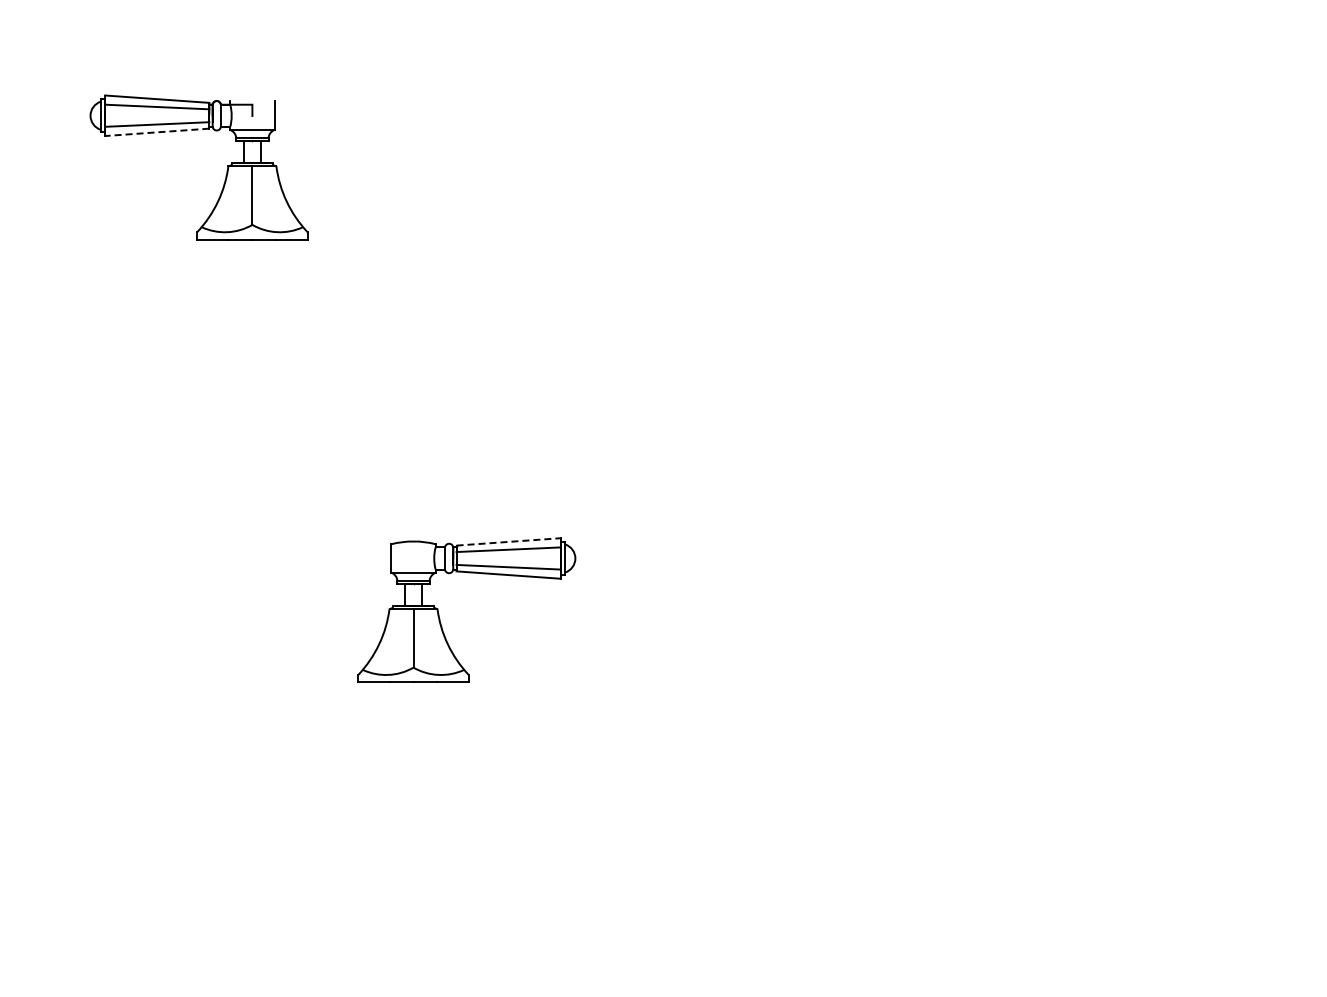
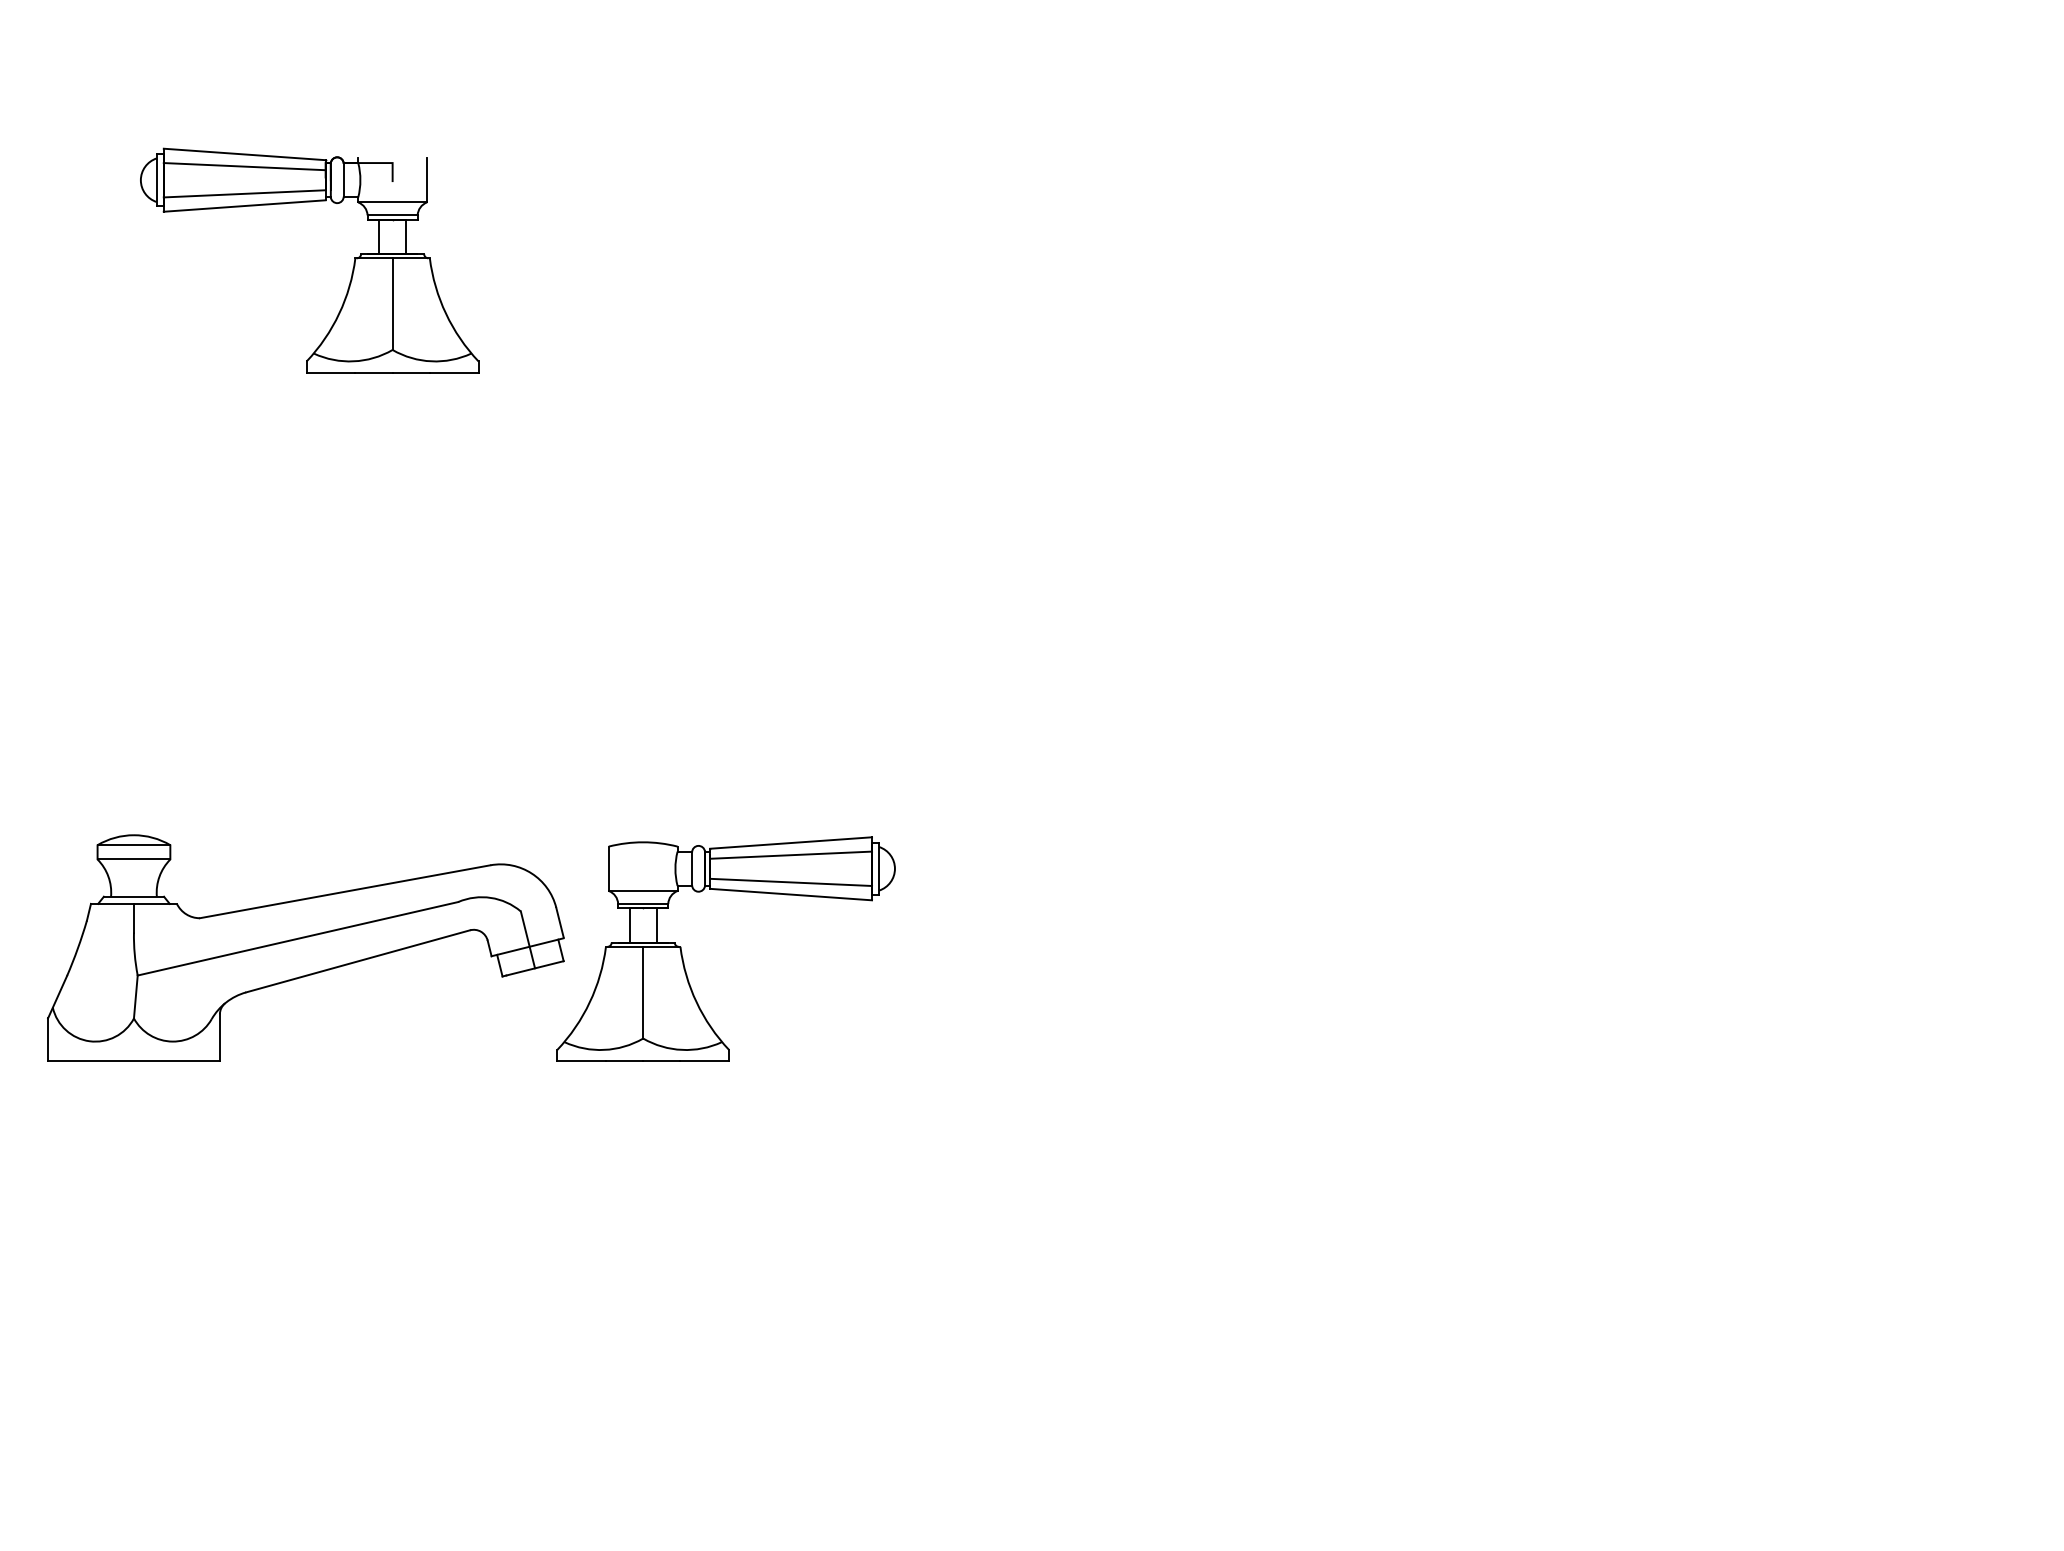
line: (156, 132) -> (243, 206), dashed -> solid
line: (509, 541) -> (792, 842), dashed -> solid
part: (196, 609) -> (305, 948), added

